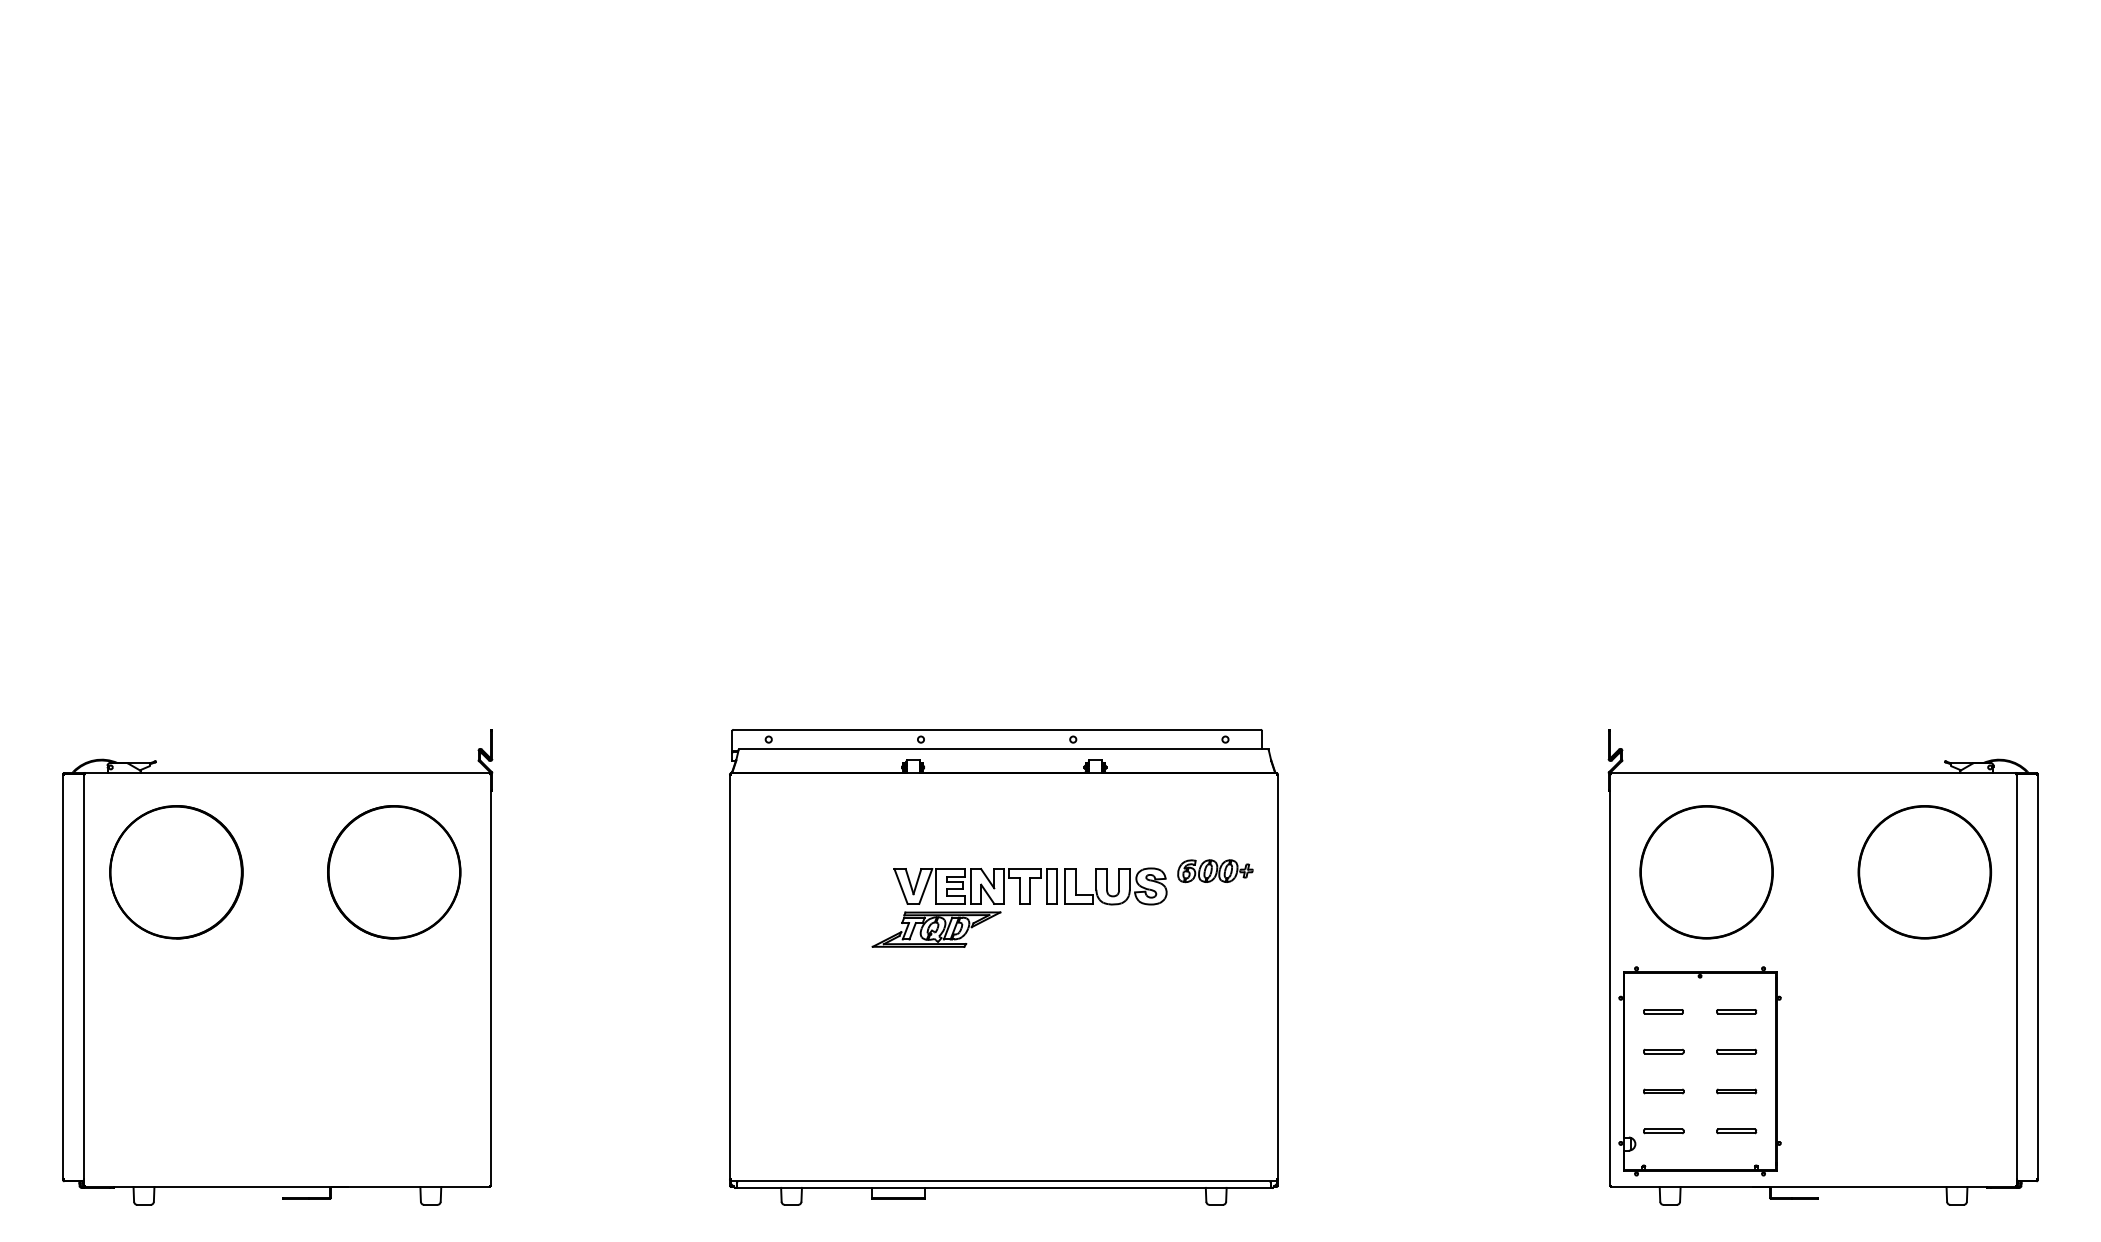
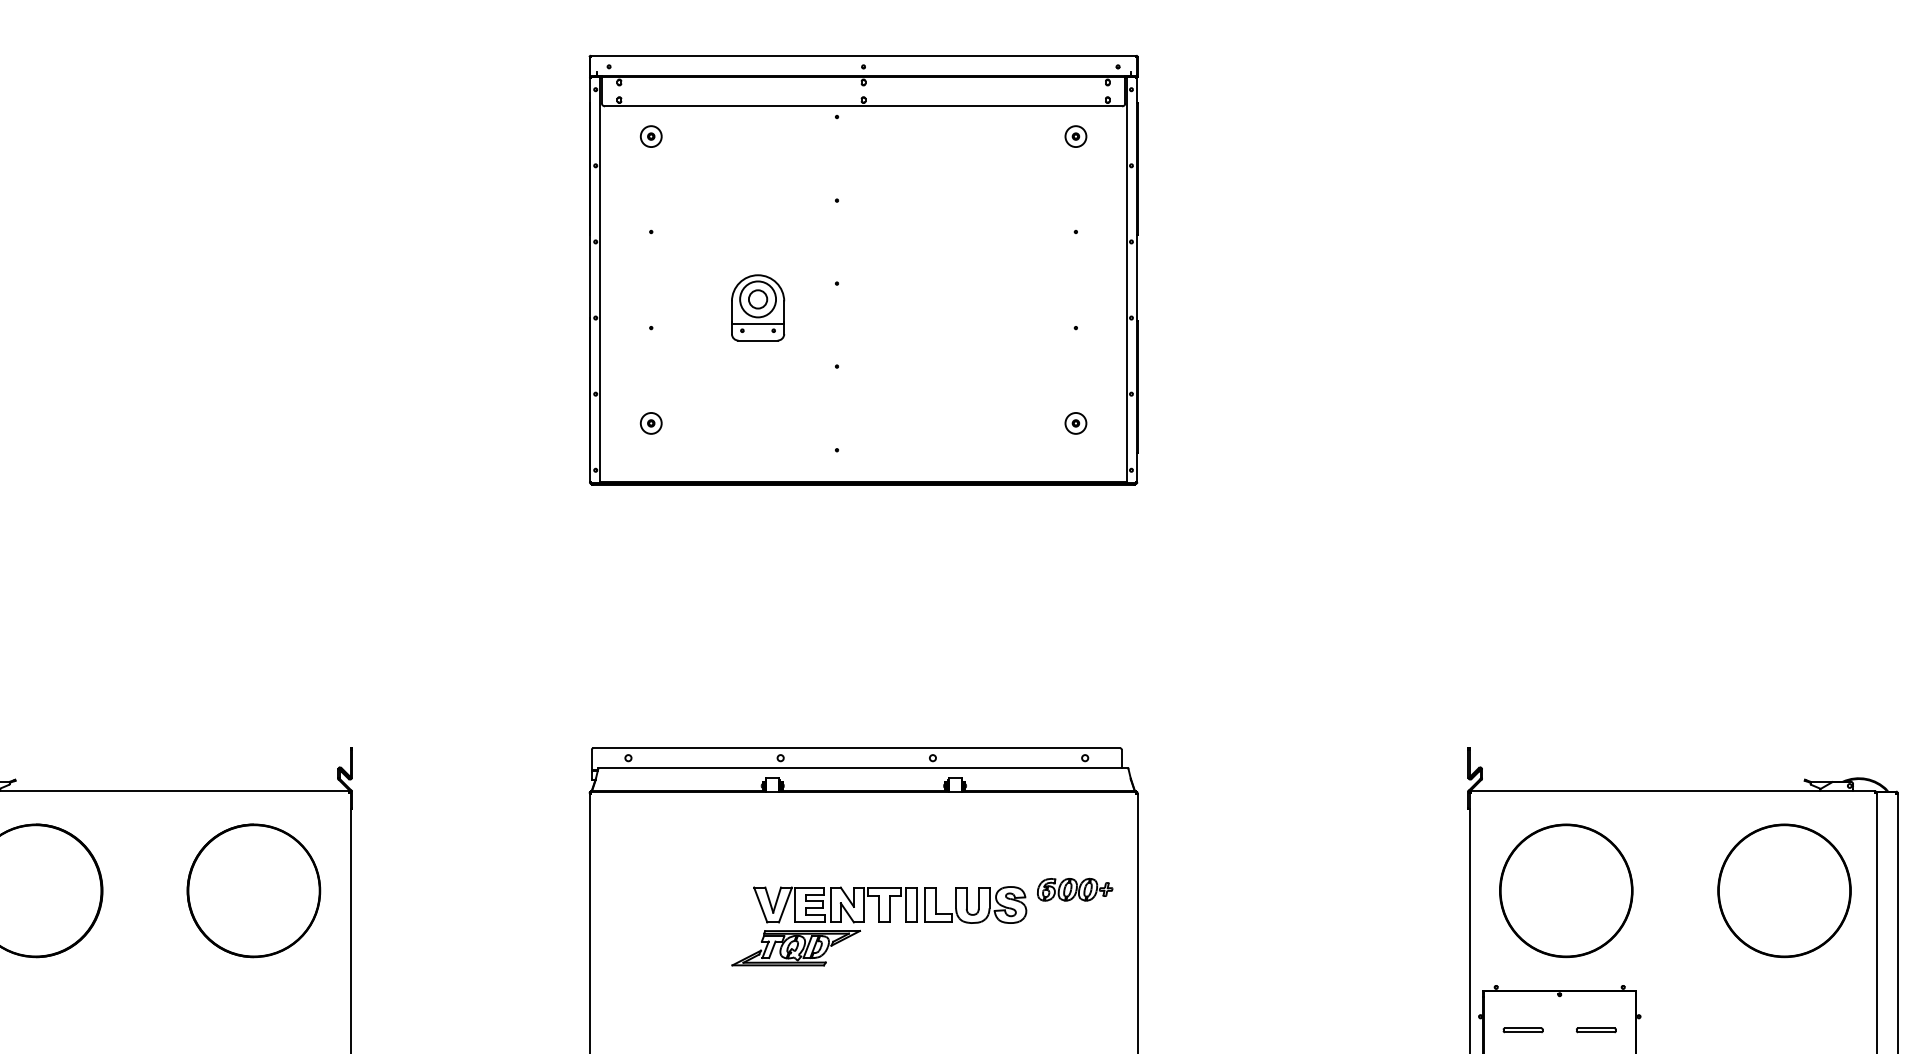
part: (1003, 251) -> (863, 270), added

